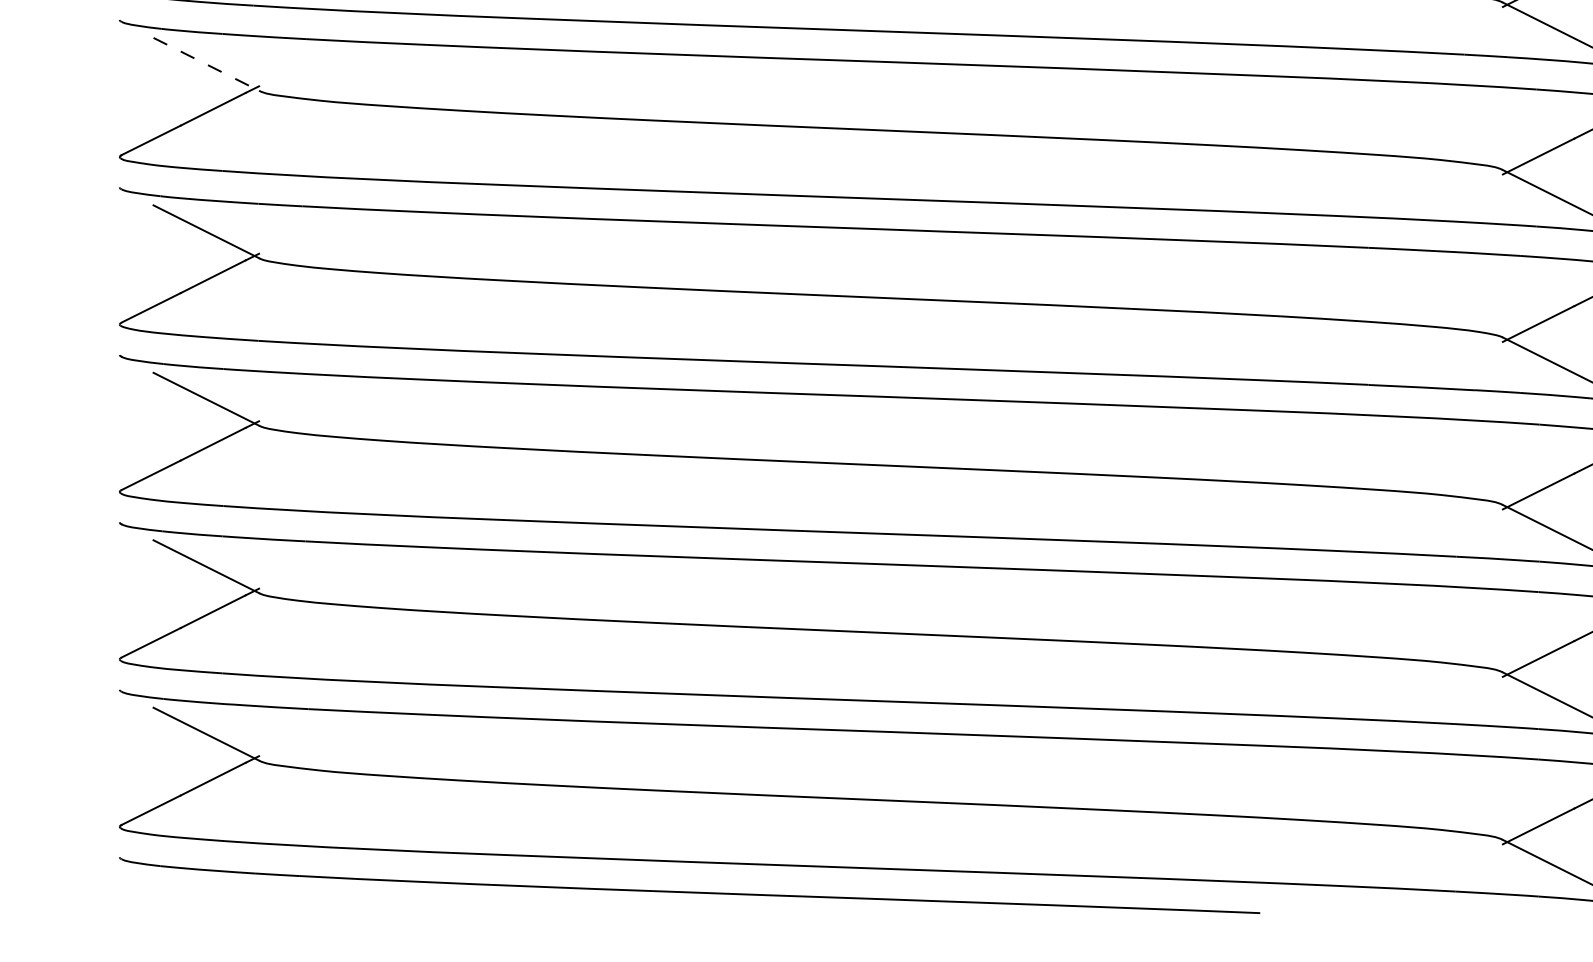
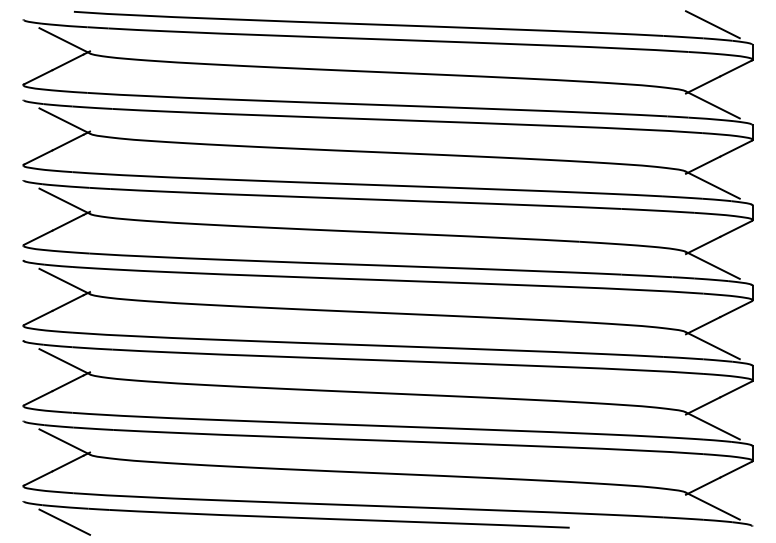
line: (207, 65) -> (65, 121), dashed -> solid
line: (205, 900) -> (64, 521), added

